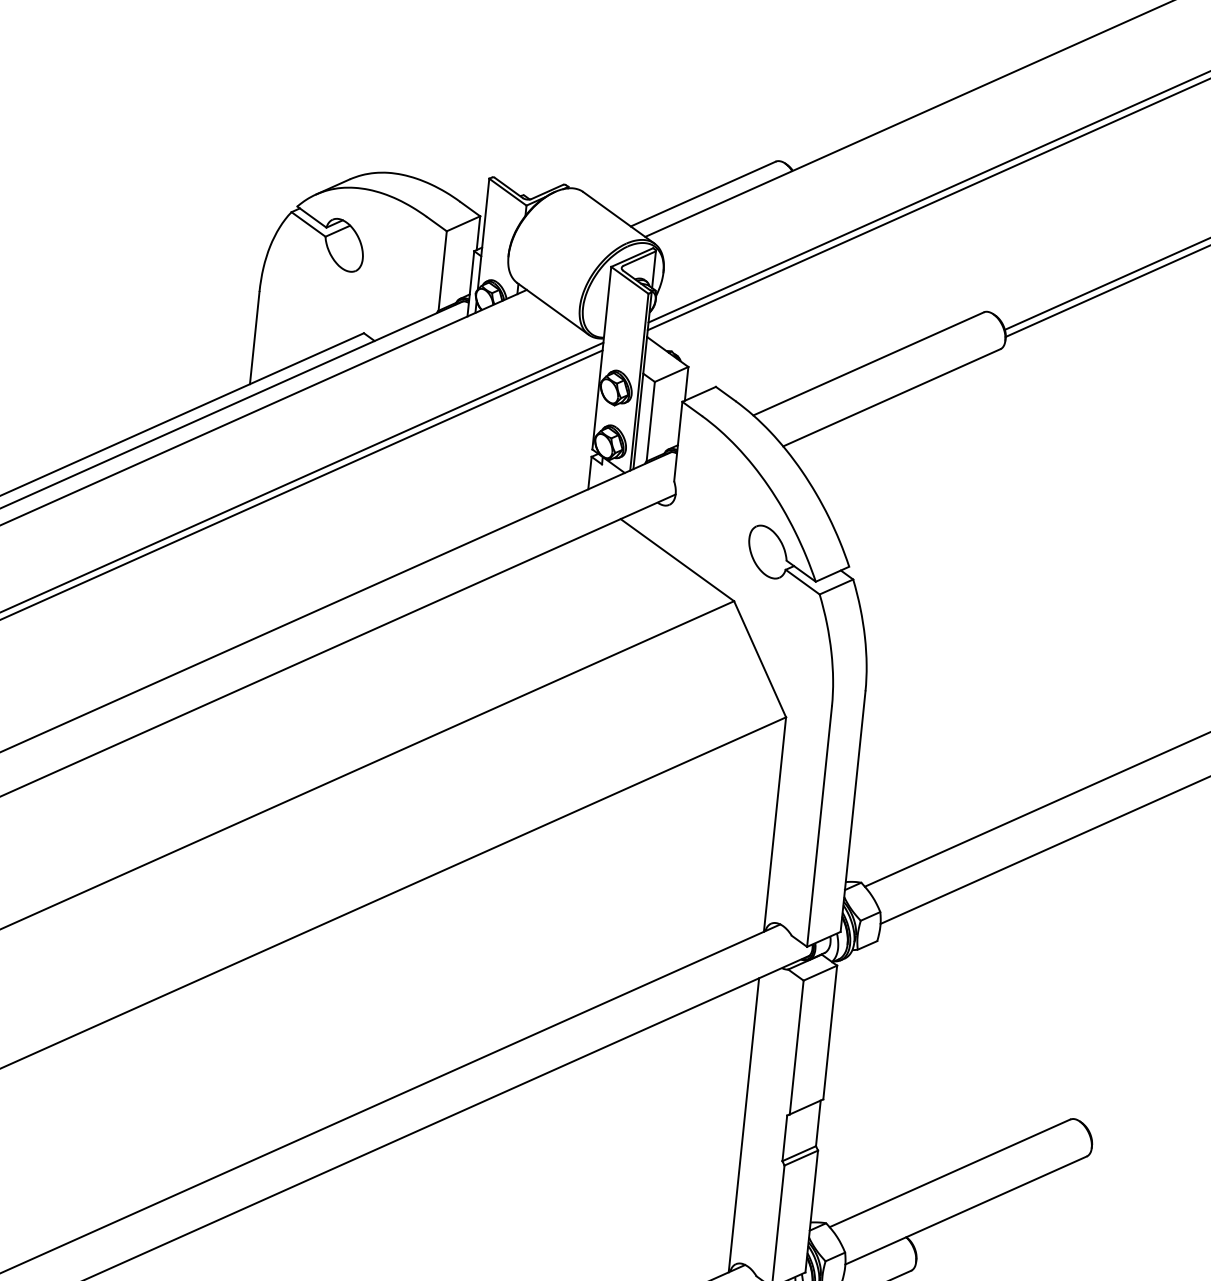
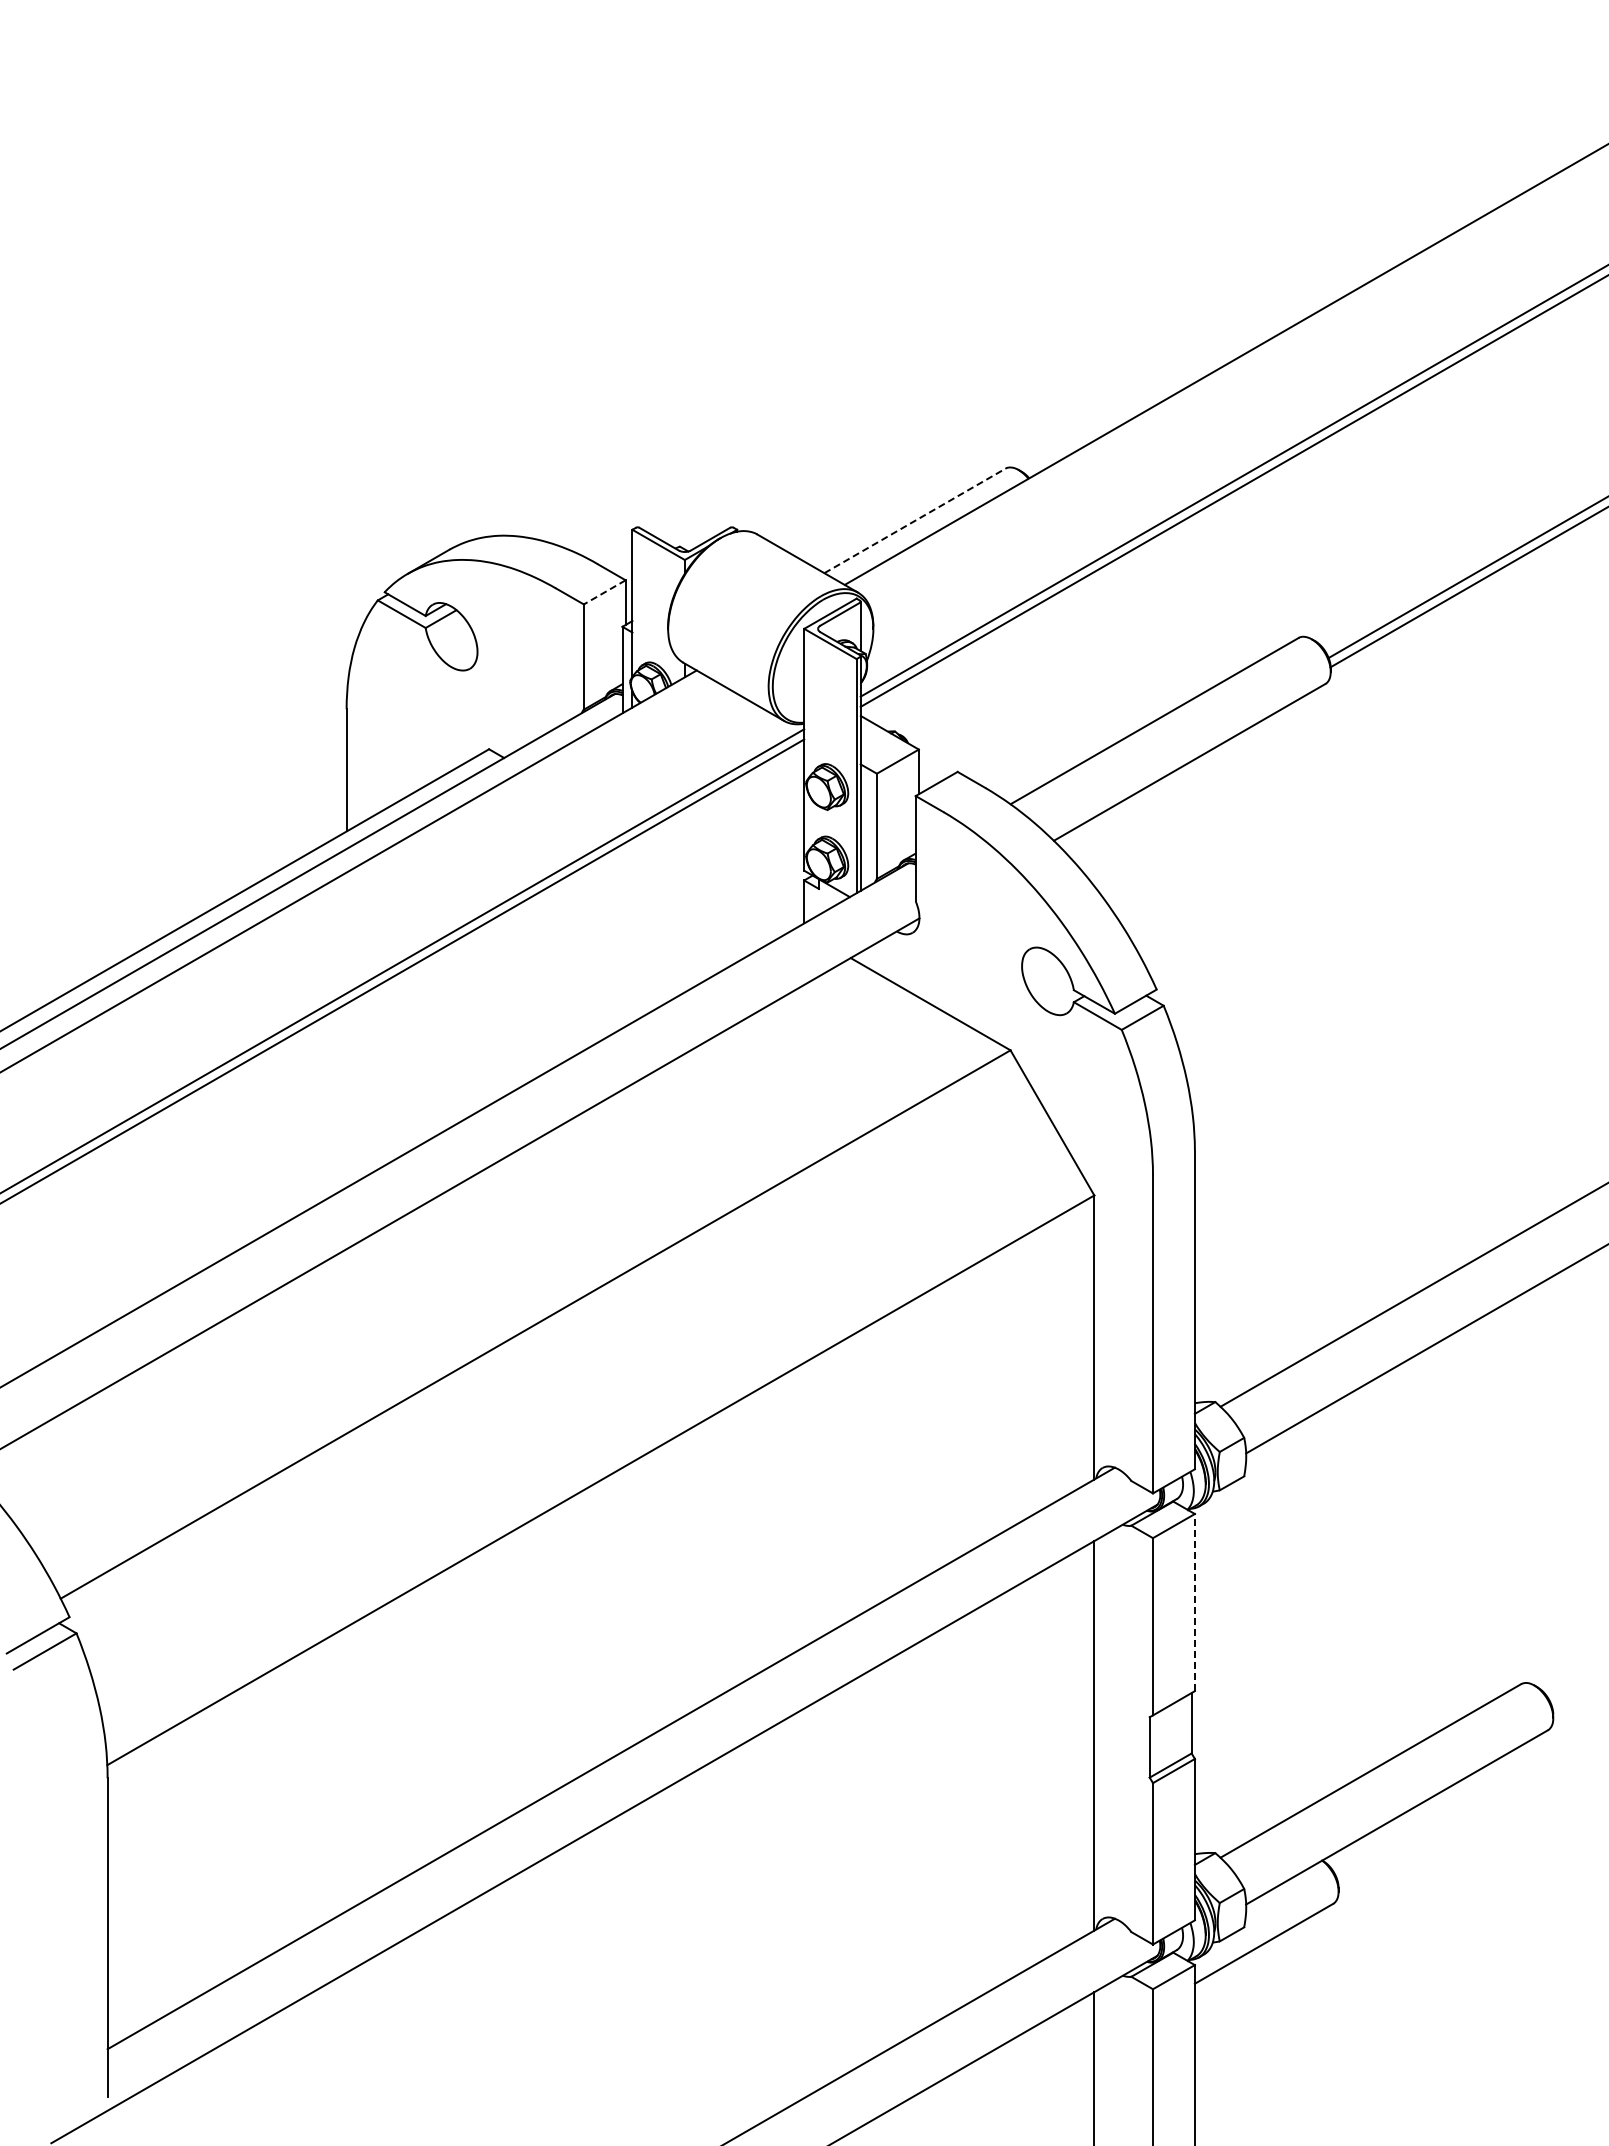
line: (703, 193) -> (915, 520), solid -> dashed
line: (463, 223) -> (604, 592), solid -> dashed
line: (829, 1032) -> (1194, 1602), solid -> dashed

